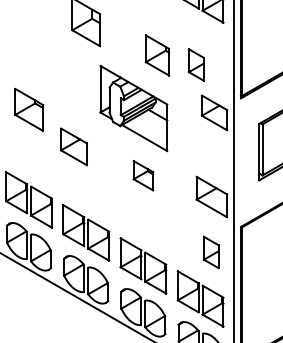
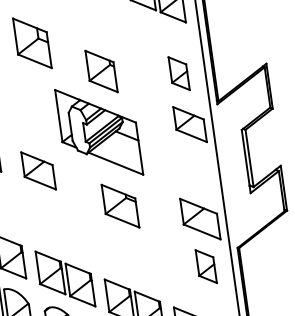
part: (157, 55) -> (101, 71), moved
part: (195, 64) -> (178, 73), moved
part: (73, 146) -> (37, 170), moved
part: (143, 175) -> (120, 205), size x1.43
part: (210, 252) -> (205, 266), moved

